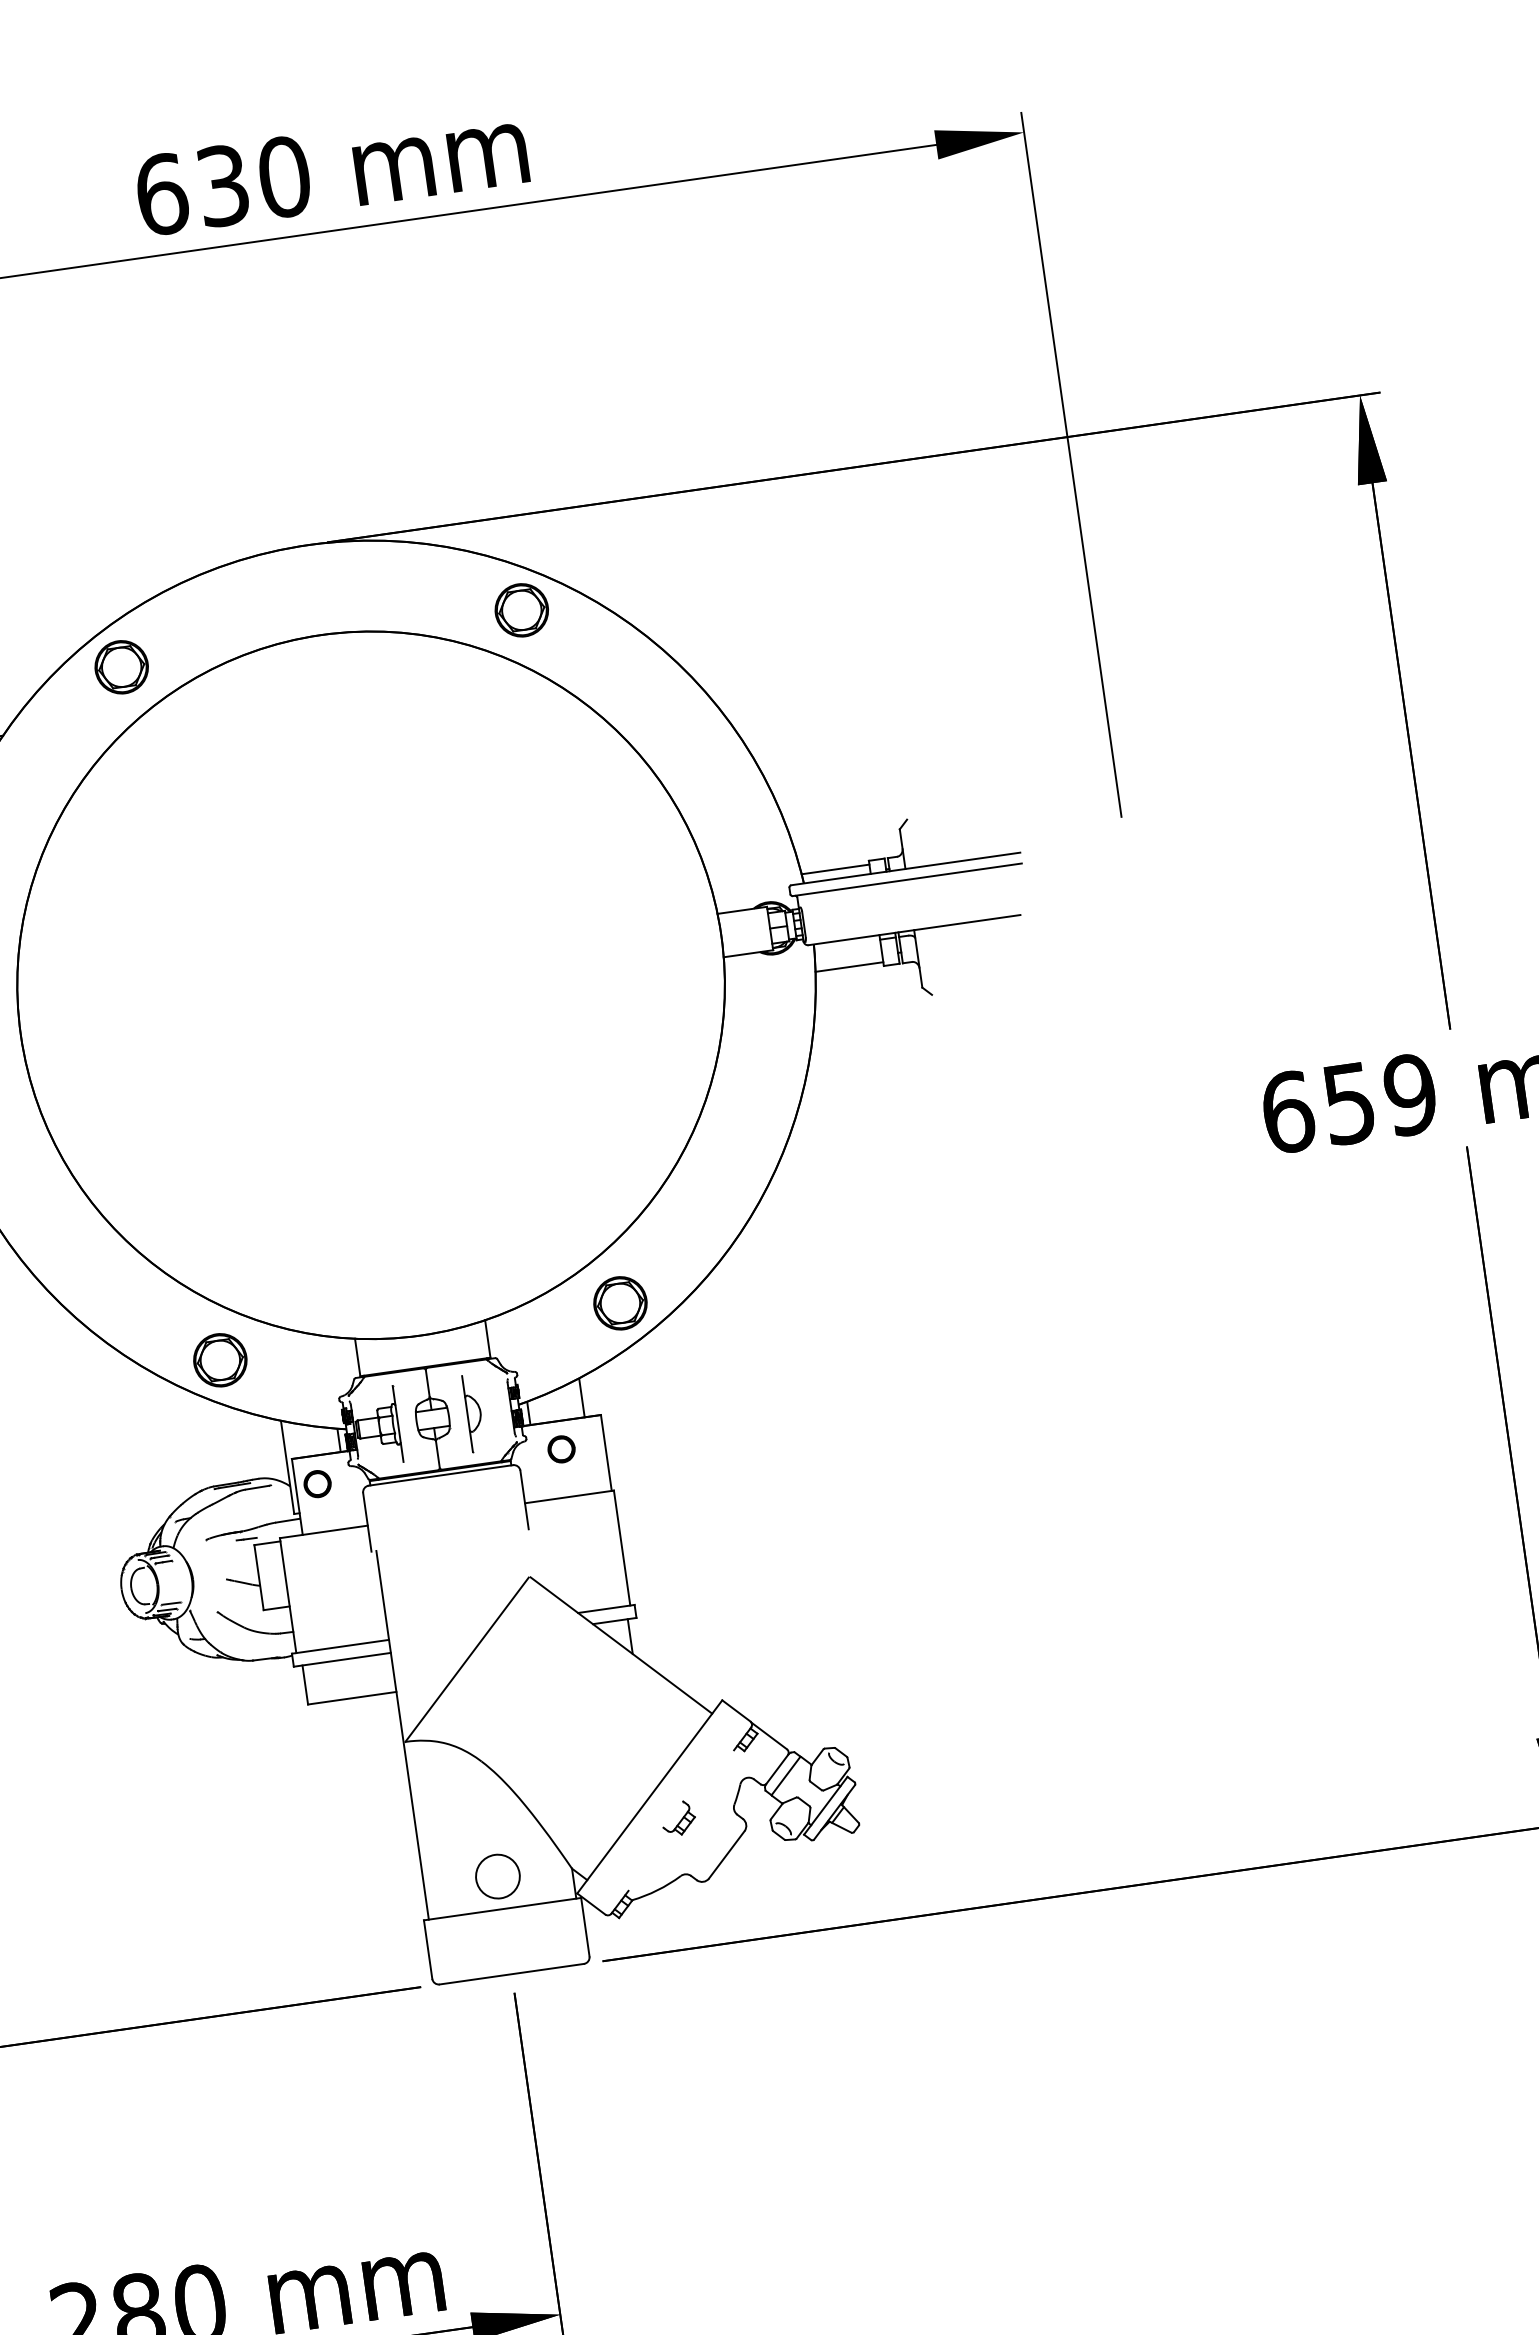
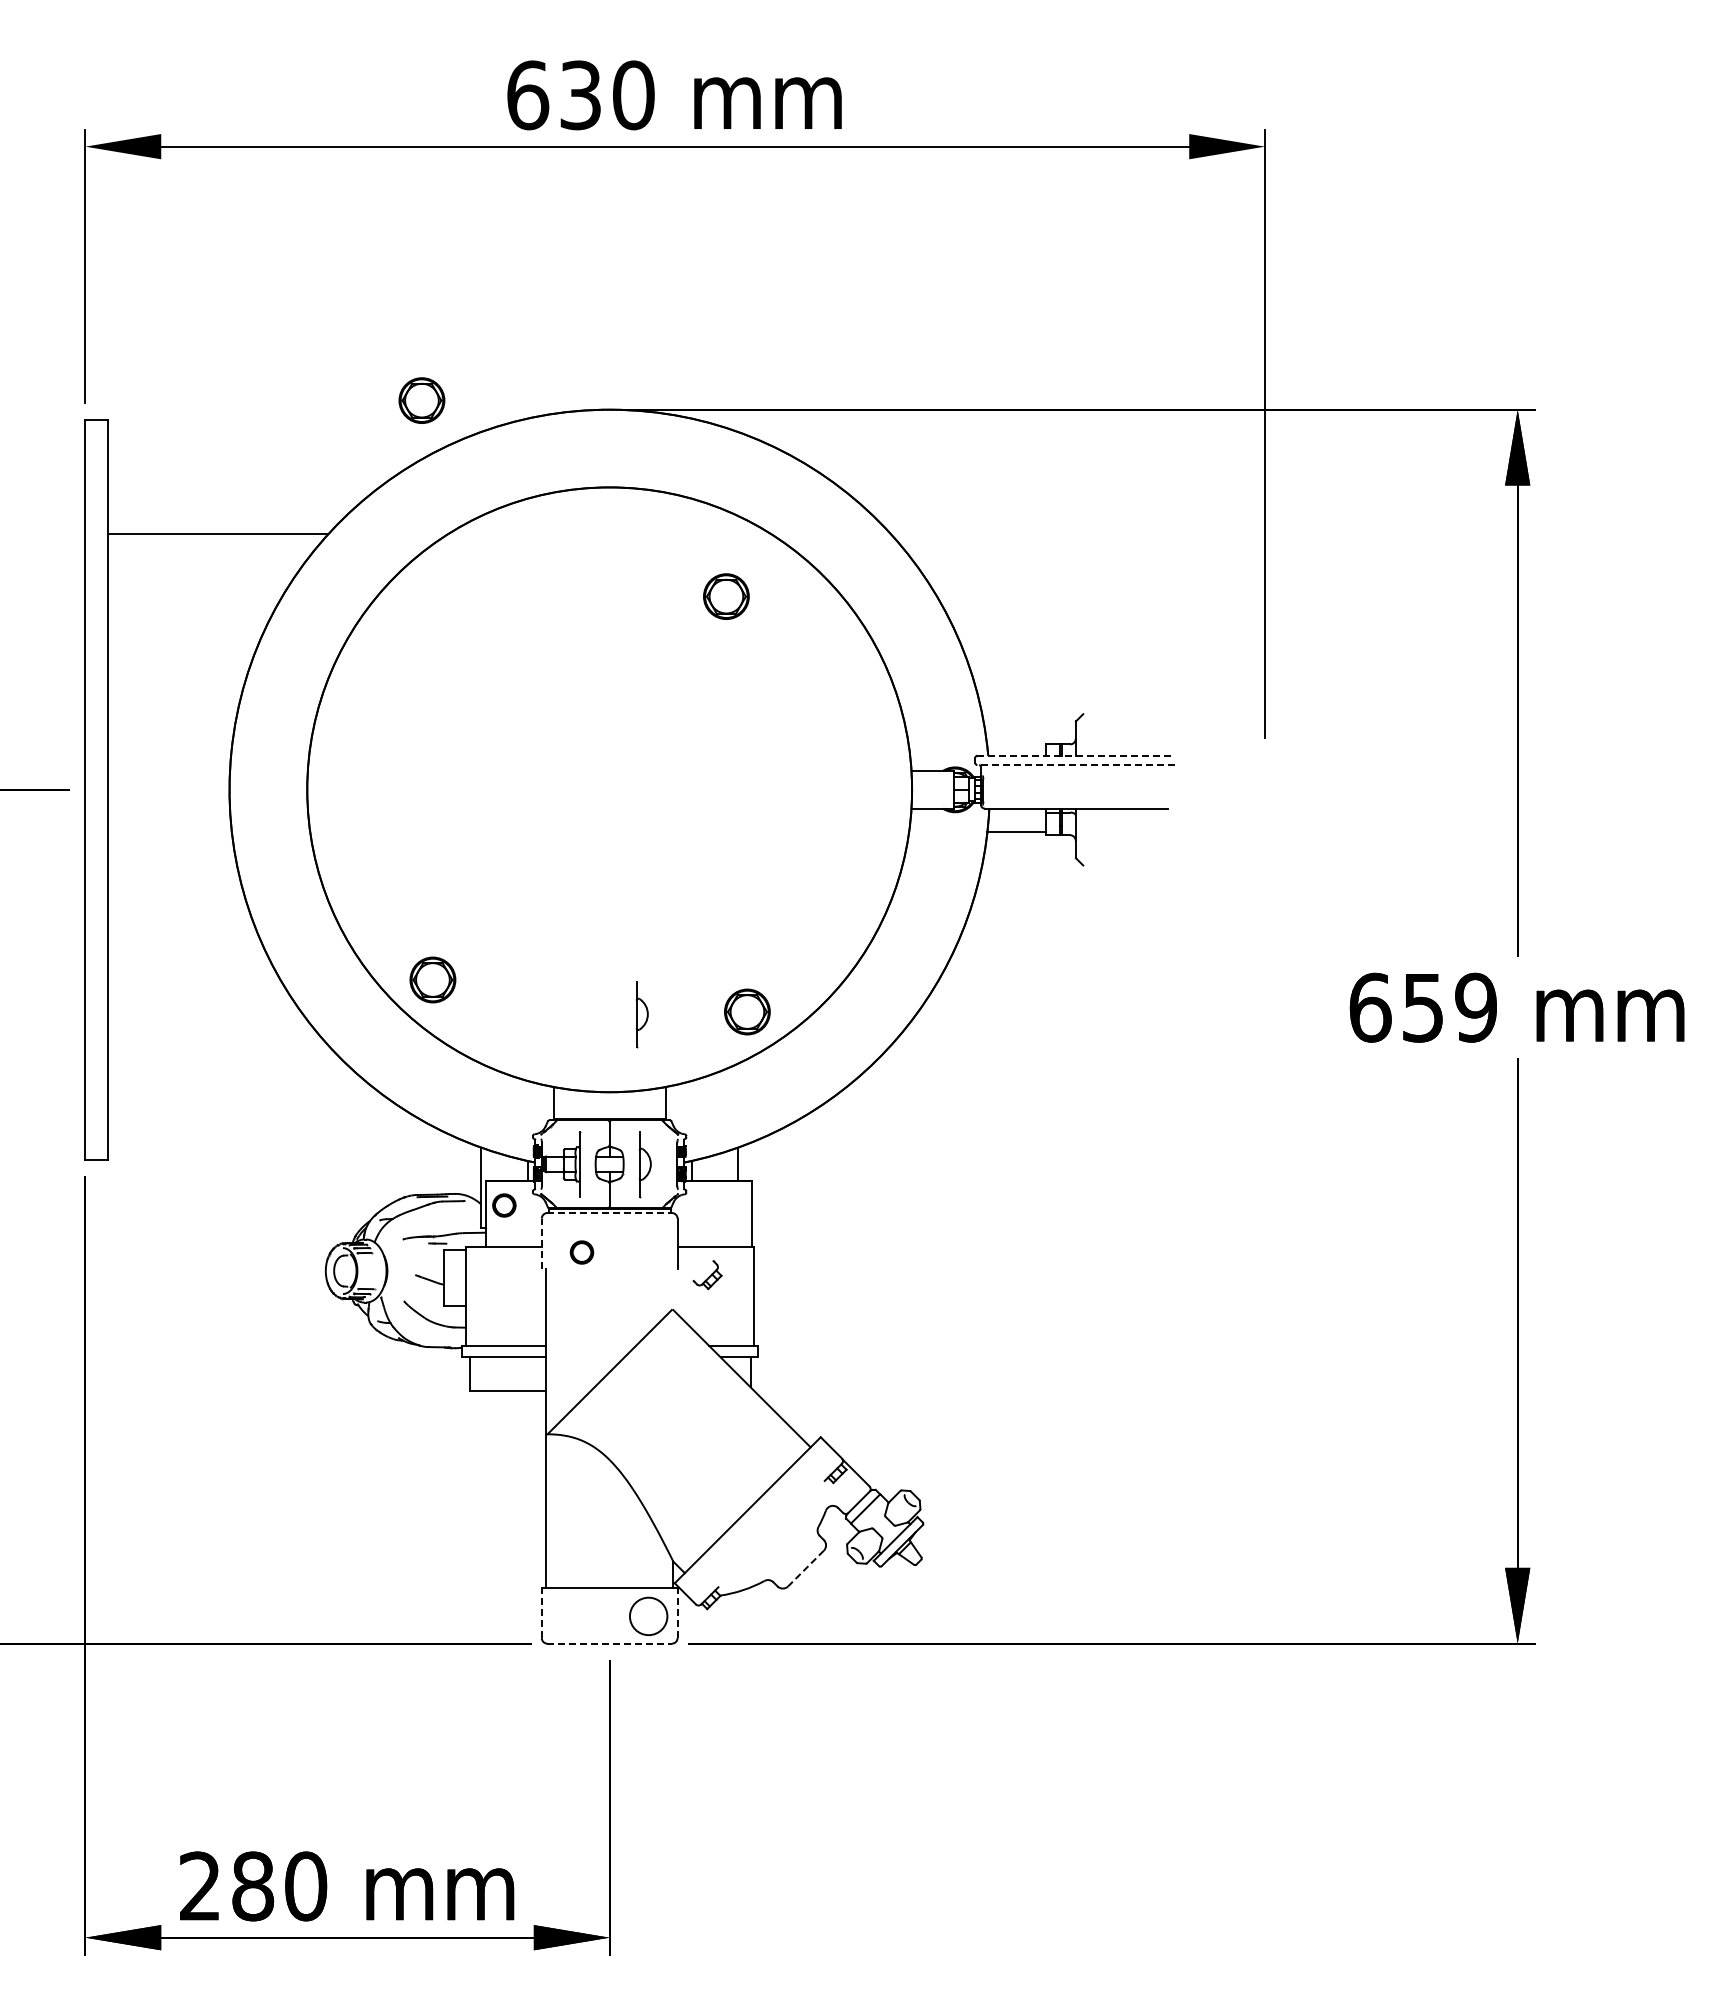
part: (521, 610) -> (726, 596), moved
part: (121, 667) -> (421, 400), moved
line: (906, 868) -> (1076, 755), solid -> dashed
line: (835, 869) -> (1016, 747), removed
line: (907, 880) -> (1076, 765), solid -> dashed
part: (444, 1240) -> (641, 1014), added
part: (620, 1302) -> (747, 1011), moved
part: (219, 1359) -> (432, 979), moved
part: (561, 1449) -> (581, 1252), moved
line: (441, 1475) -> (610, 1213), solid -> dashed
line: (366, 1521) -> (541, 1243), solid -> dashed
part: (678, 1819) -> (707, 1275), moved
line: (726, 1854) -> (805, 1568), solid -> dashed
circle: (497, 1875) -> (648, 1615), moved
line: (585, 1926) -> (677, 1612), solid -> dashed
line: (427, 1949) -> (541, 1612), solid -> dashed
line: (512, 1973) -> (610, 1643), solid -> dashed

